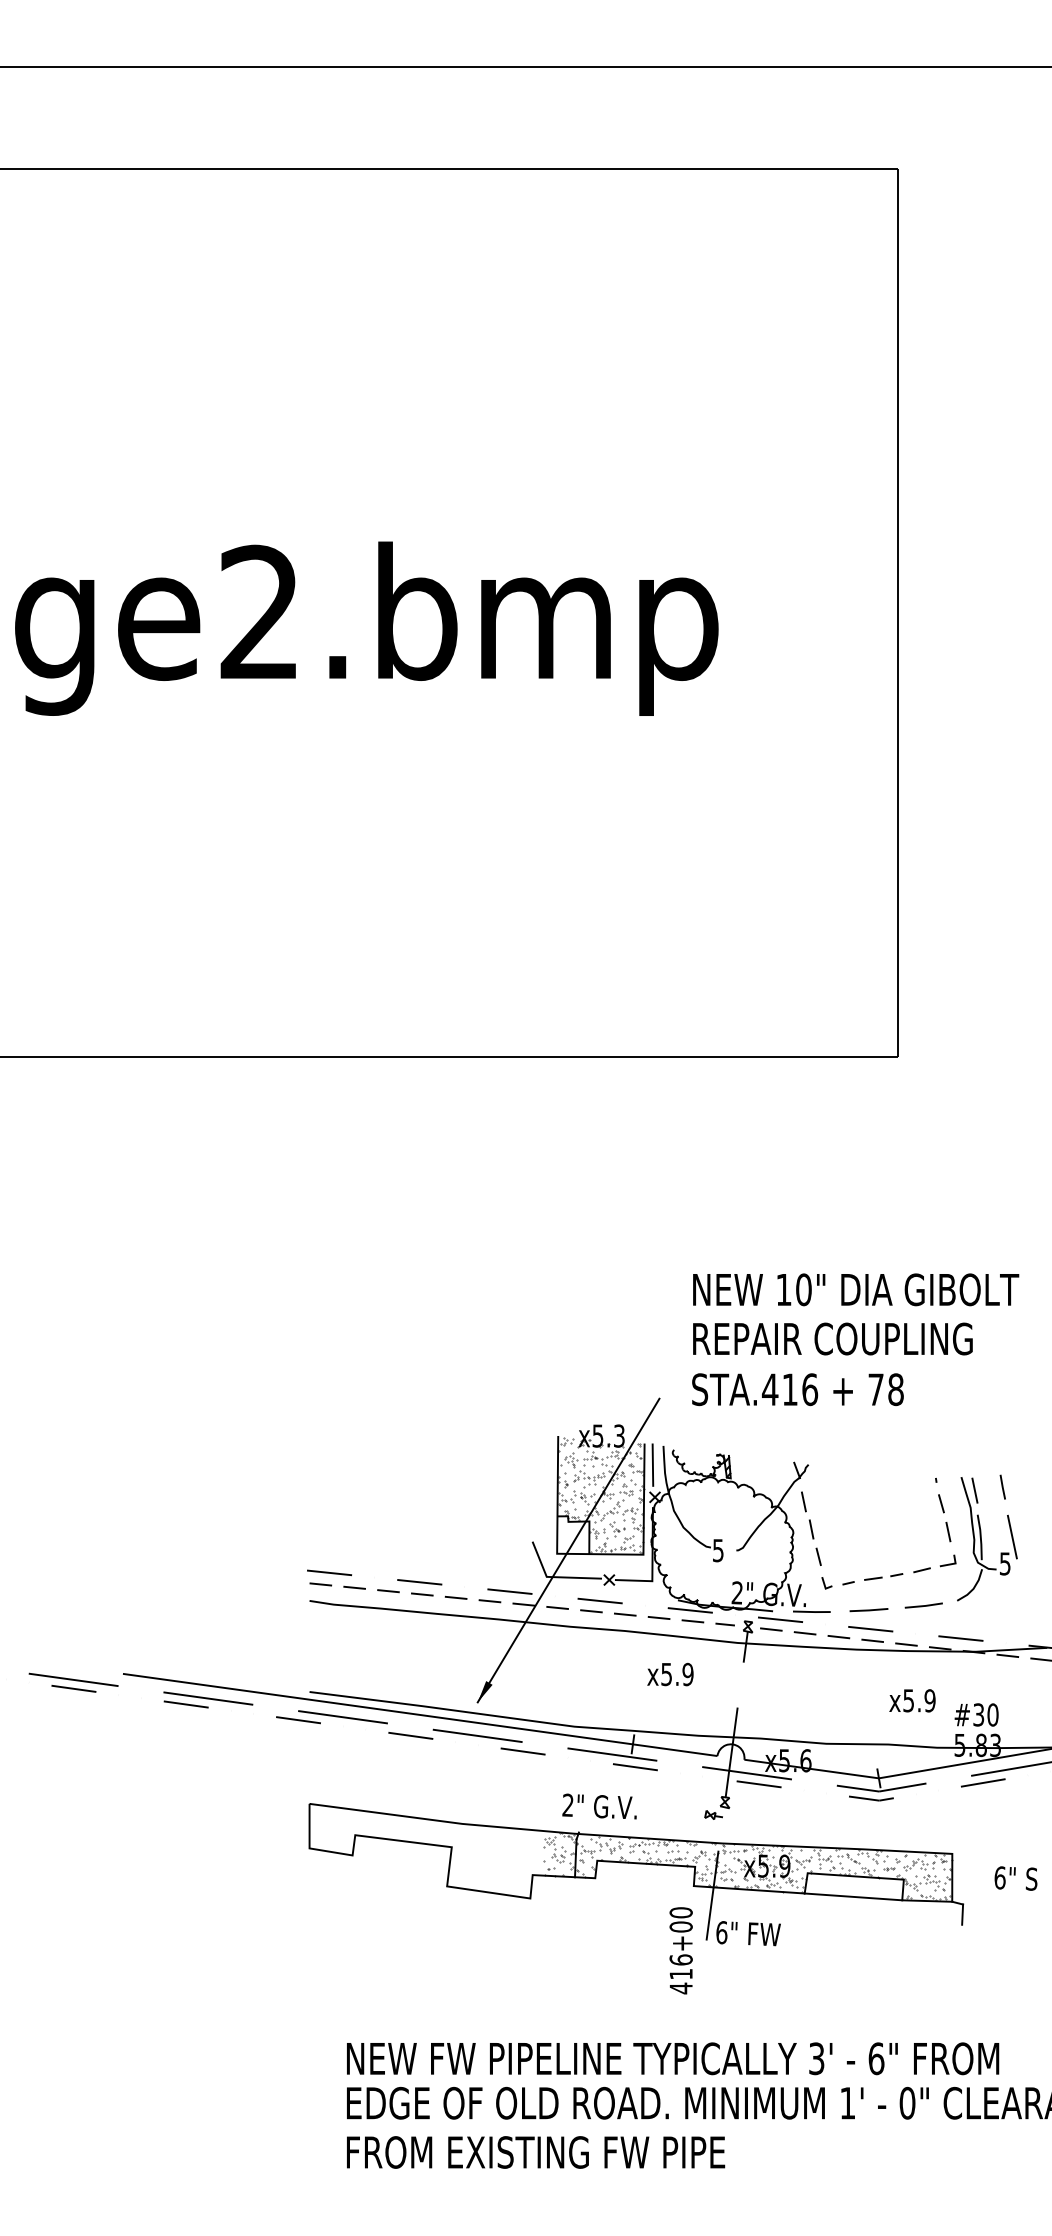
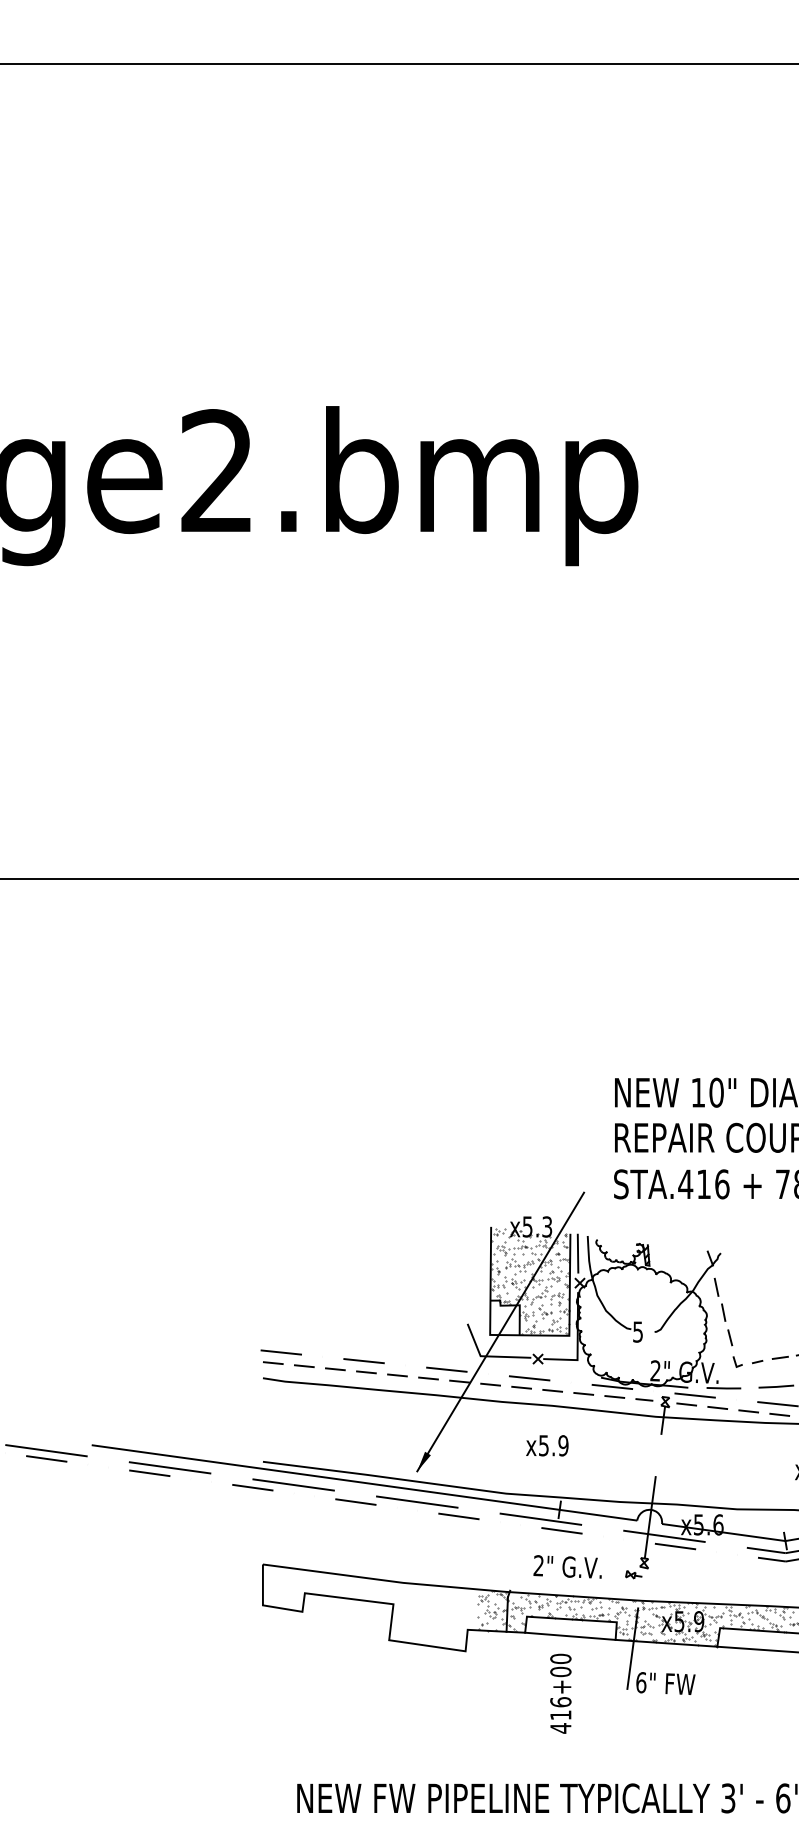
text: (670, 1674) -> (547, 1445), moved
text: (599, 1806) -> (567, 1566), moved
line: (644, 1882) -> (570, 1636), added
text: (680, 1950) -> (560, 1693), moved

